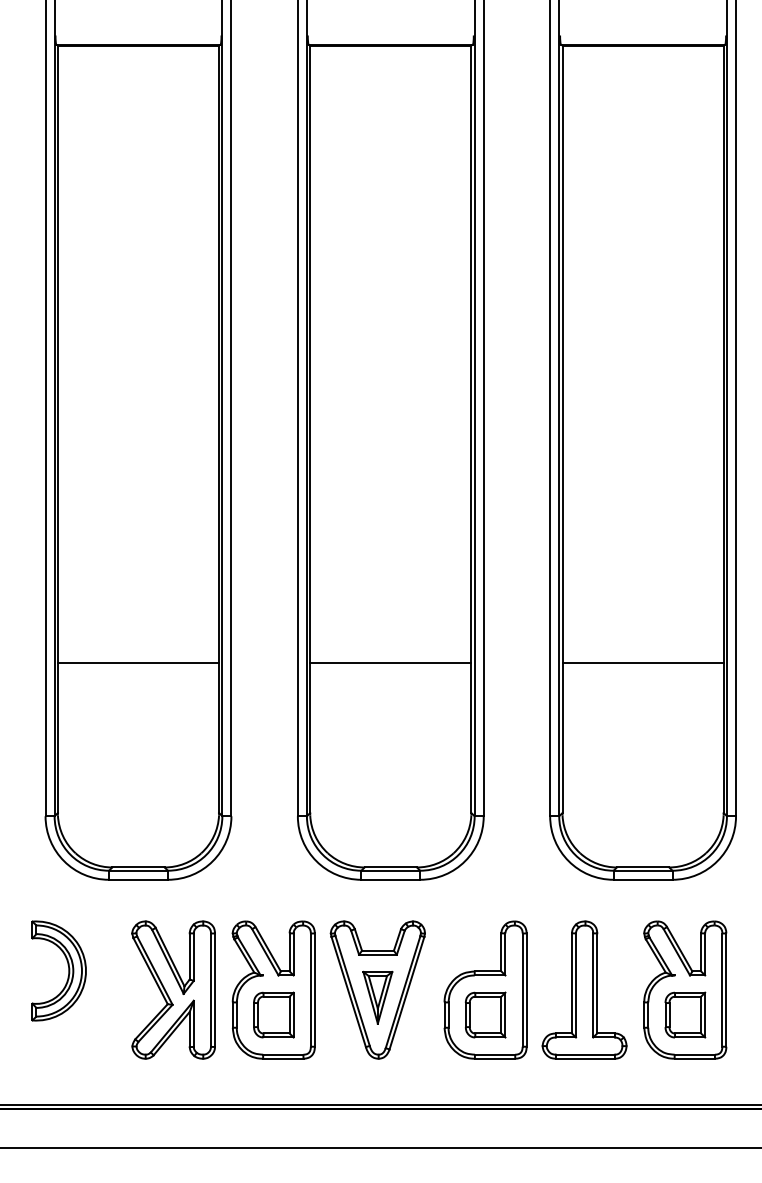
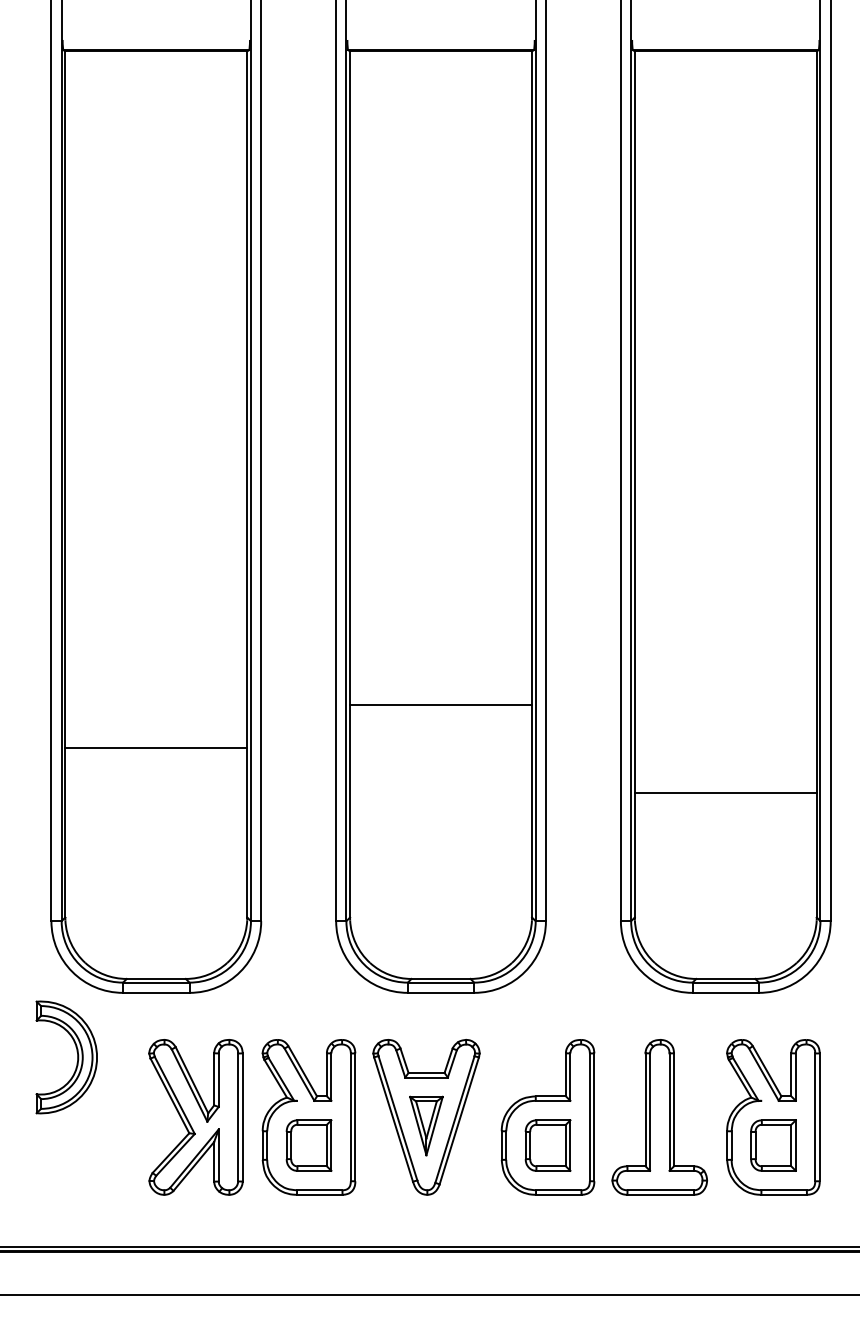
line: (390, 662) -> (440, 704), moved
line: (642, 662) -> (725, 792), moved
part: (68, 970) -> (77, 1056), moved

